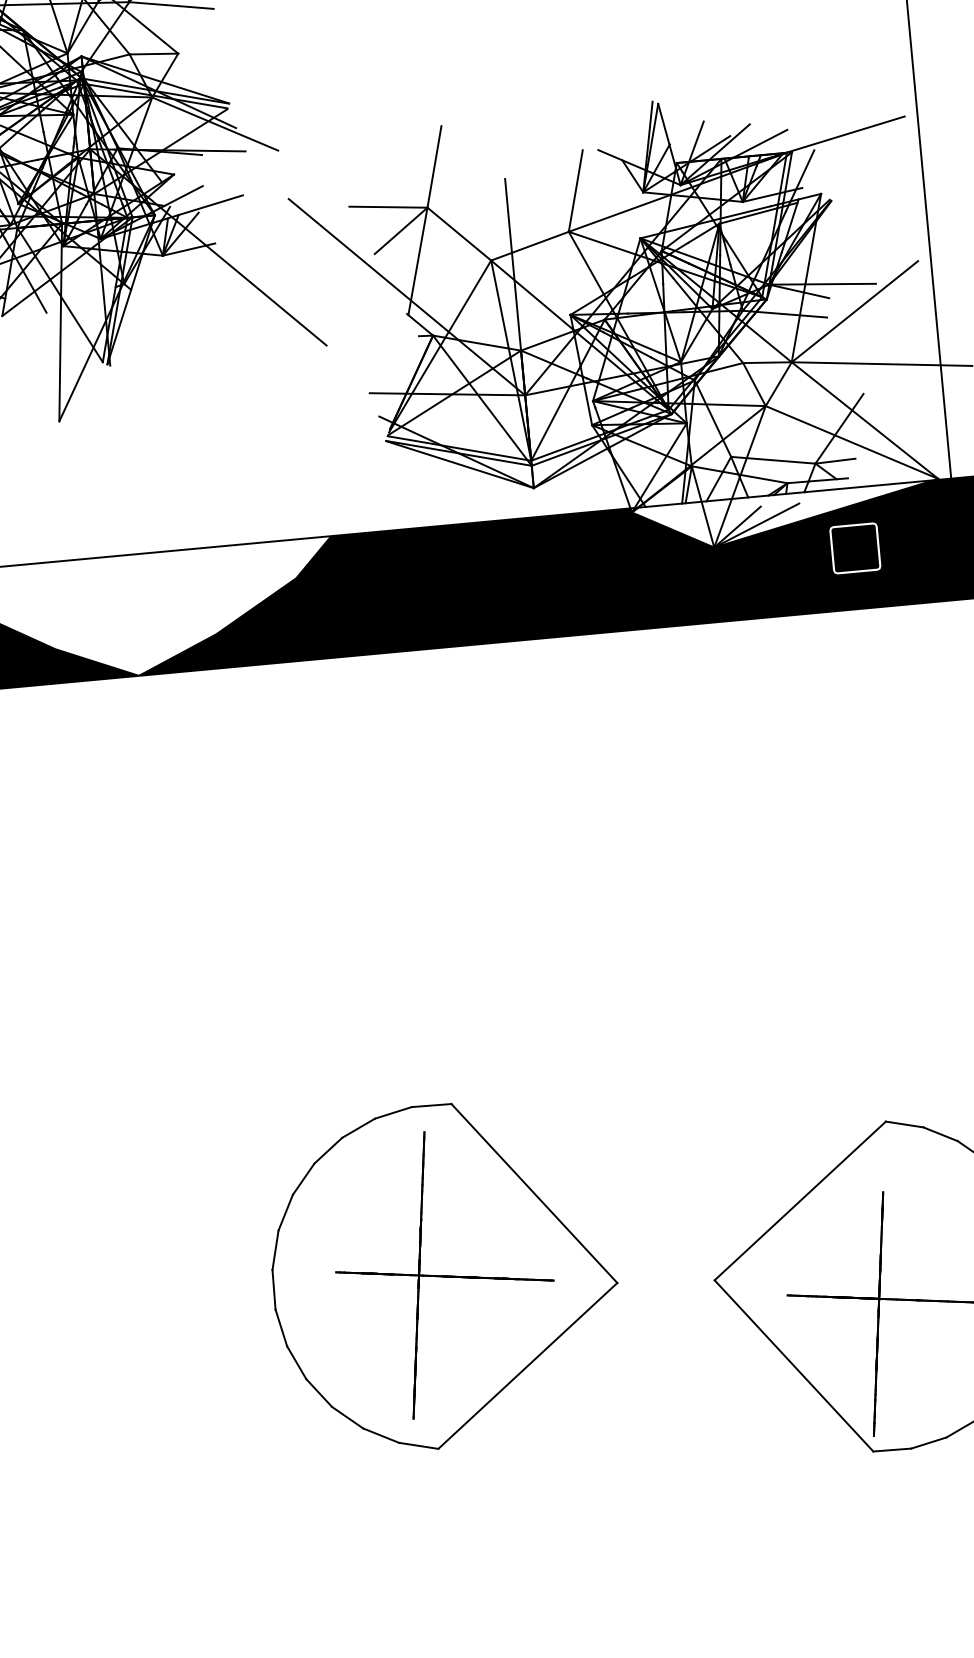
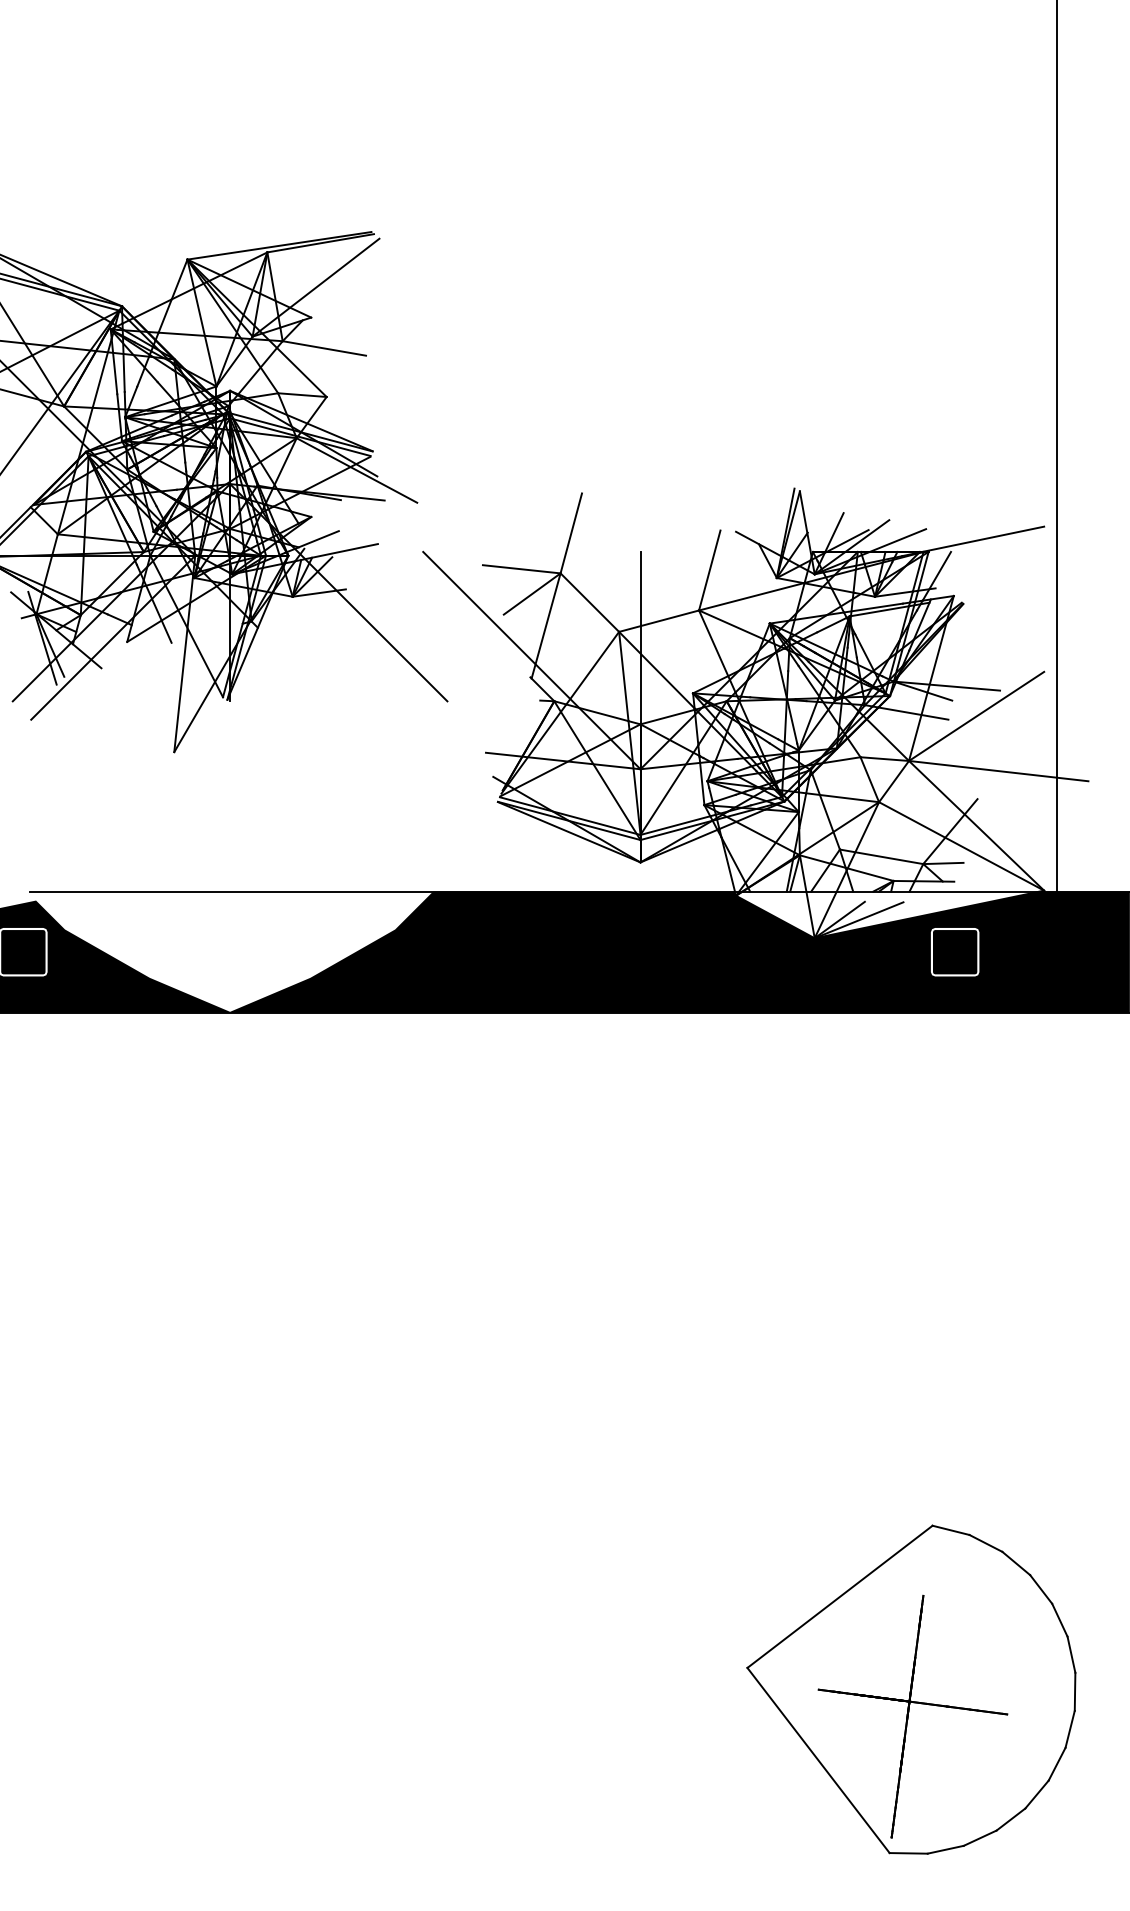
part: (444, 1275) -> (478, 1638), removed

